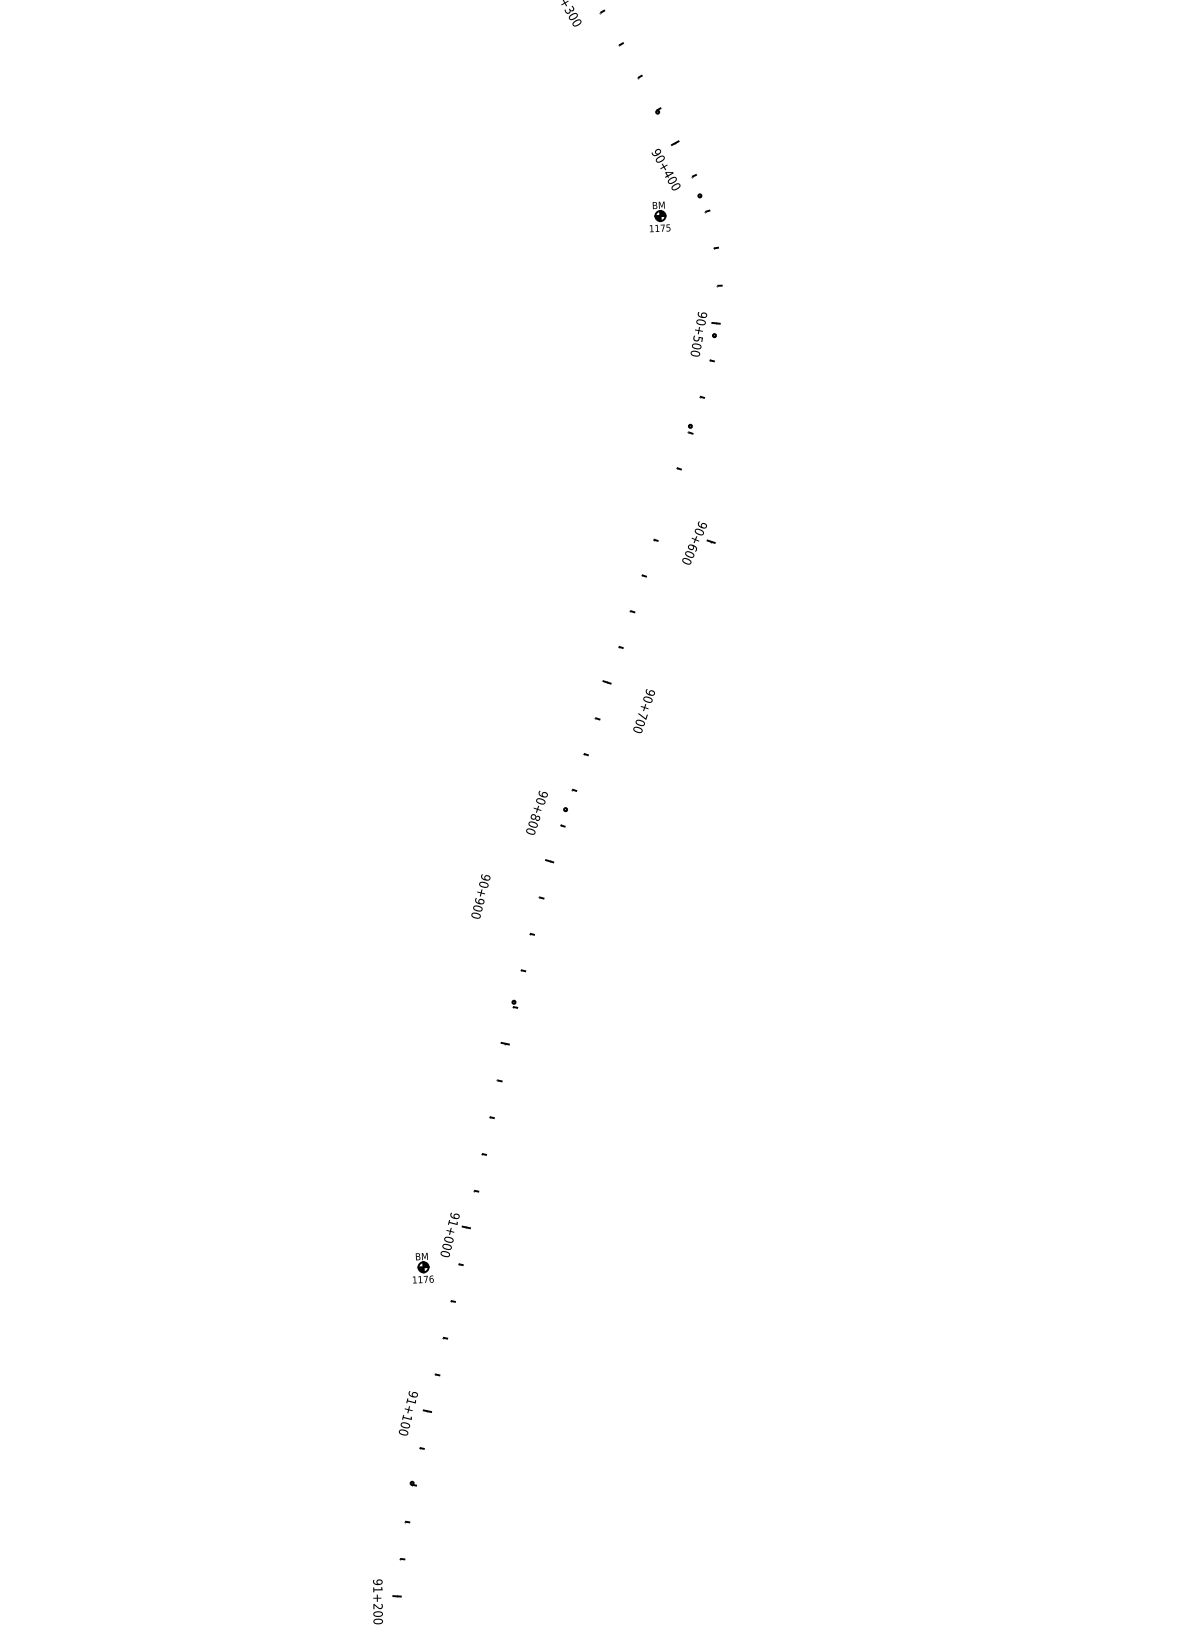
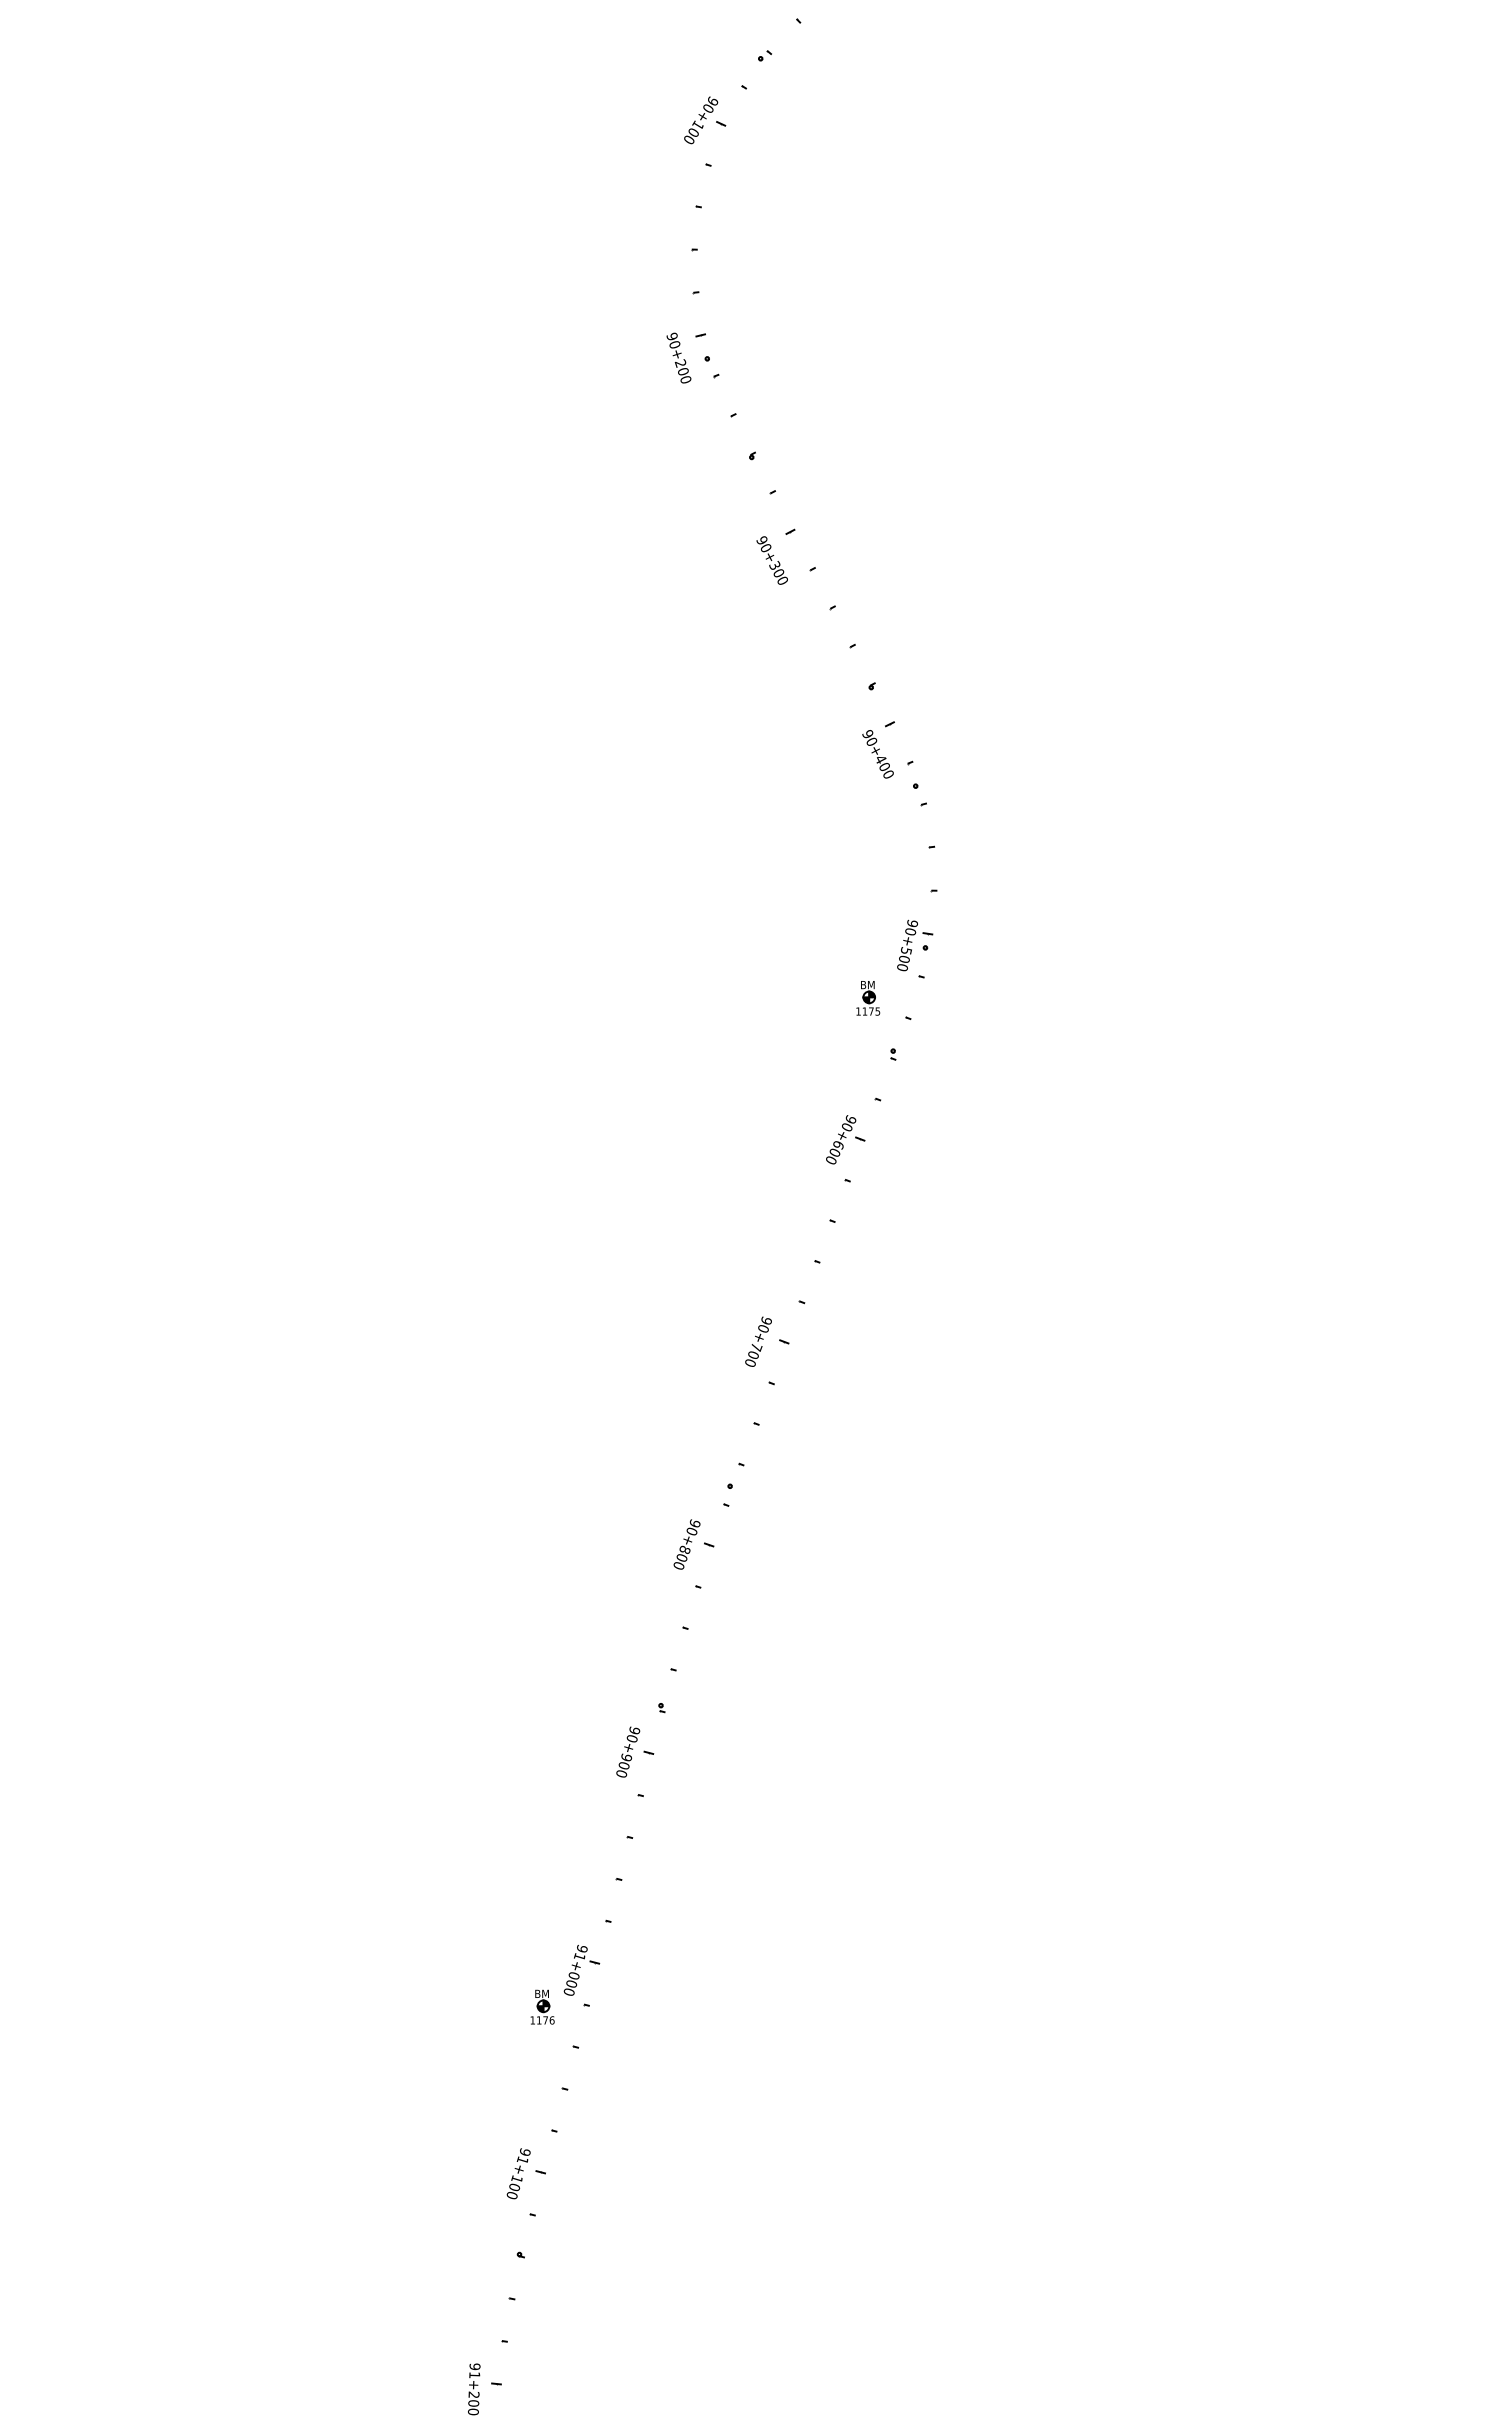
part: (659, 217) -> (868, 998), moved
part: (698, 542) -> (845, 1139), moved
text: (644, 710) -> (758, 1341), moved
text: (536, 812) -> (686, 1544), moved
text: (481, 895) -> (628, 1751), moved

